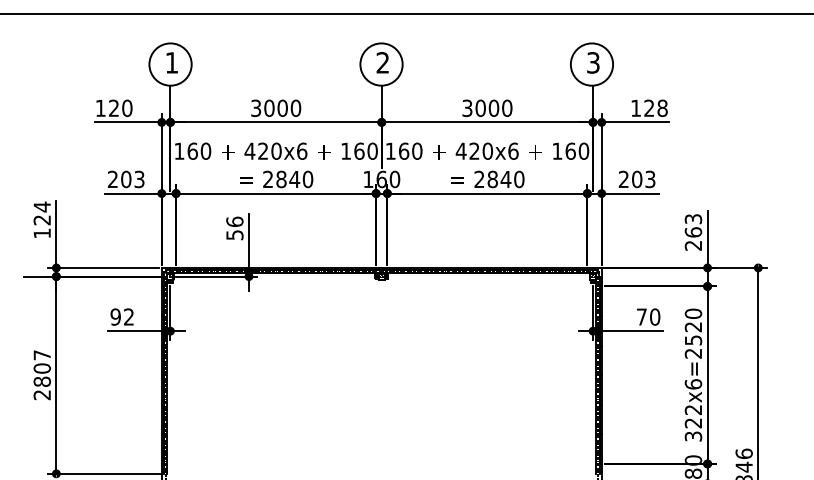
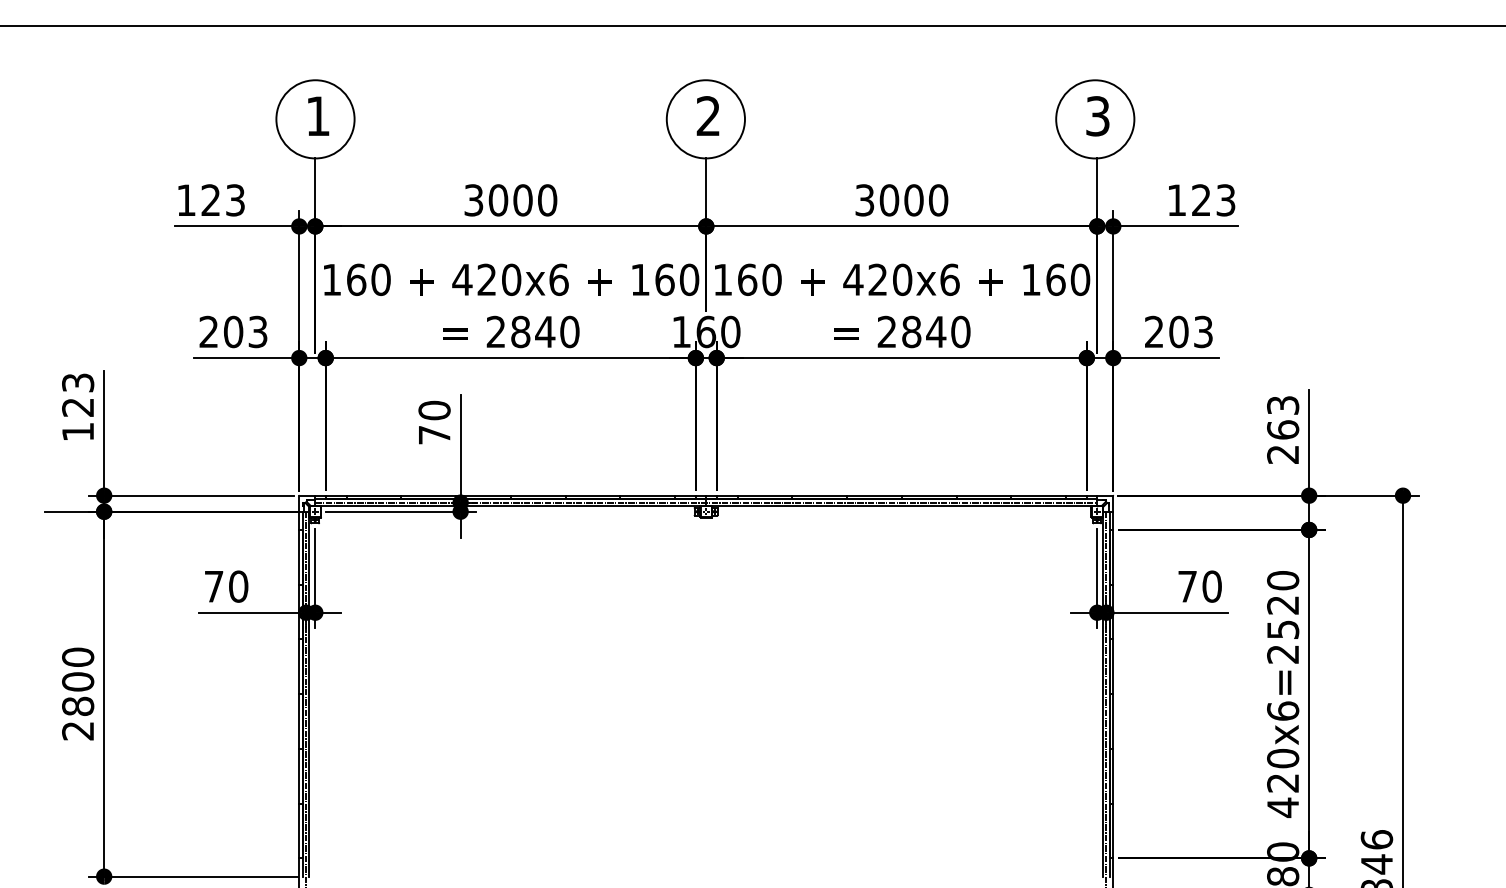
text: (127, 107) -> (235, 198), 120 -> 123
text: (662, 107) -> (1225, 198), 128 -> 123
text: (41, 206) -> (76, 382), 124 -> 123
text: (234, 228) -> (433, 422), 56 -> 70
text: (122, 316) -> (226, 585), 92 -> 70
text: (41, 355) -> (76, 657), 2807 -> 2800
text: (693, 423) -> (1283, 783), 322x6=2520 -> 420x6=2520

